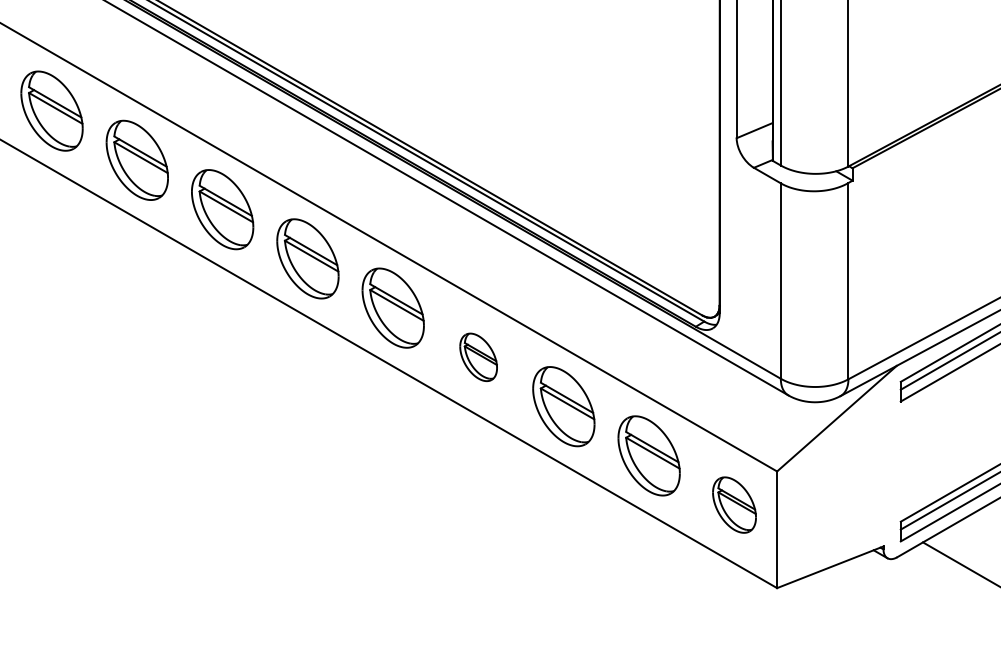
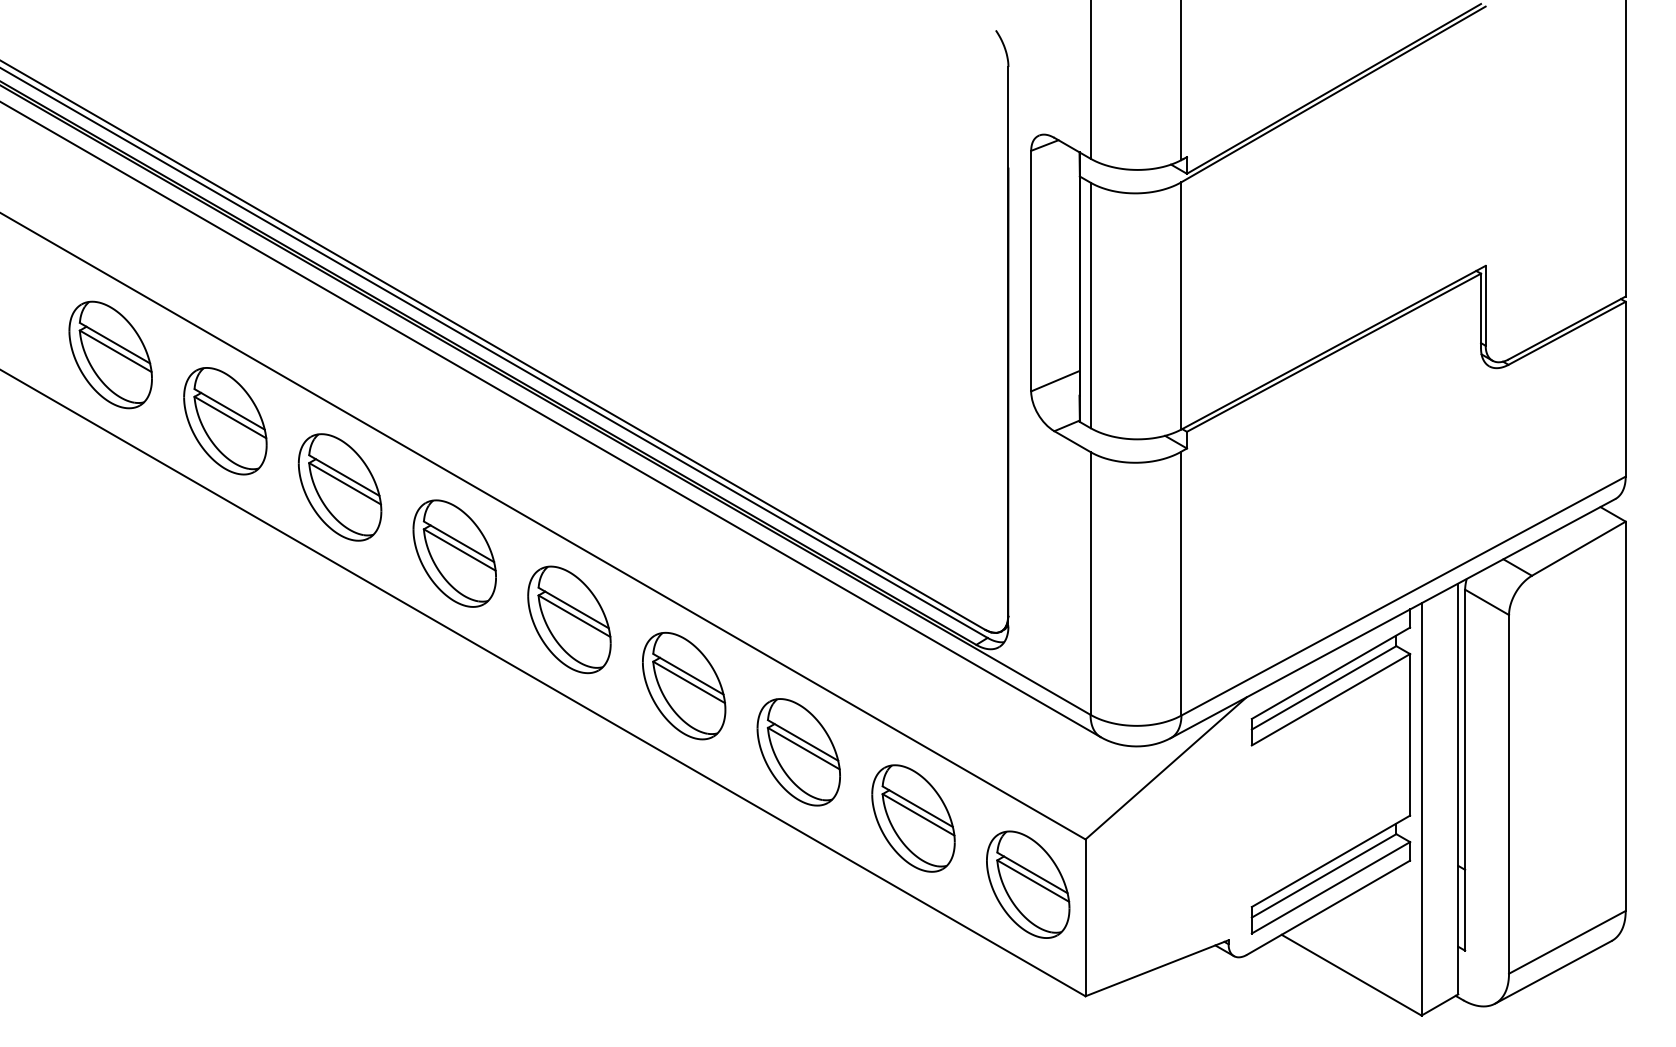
part: (478, 356) -> (684, 685), size x1.67
part: (734, 504) -> (1028, 884), size x1.43

